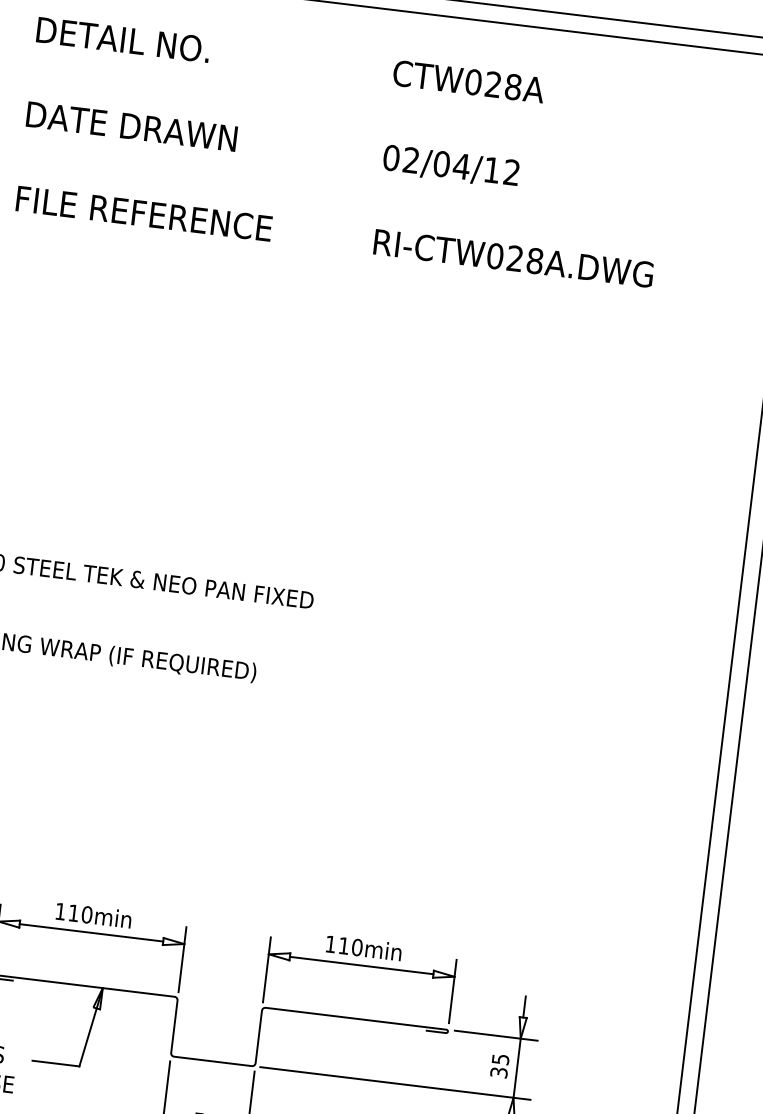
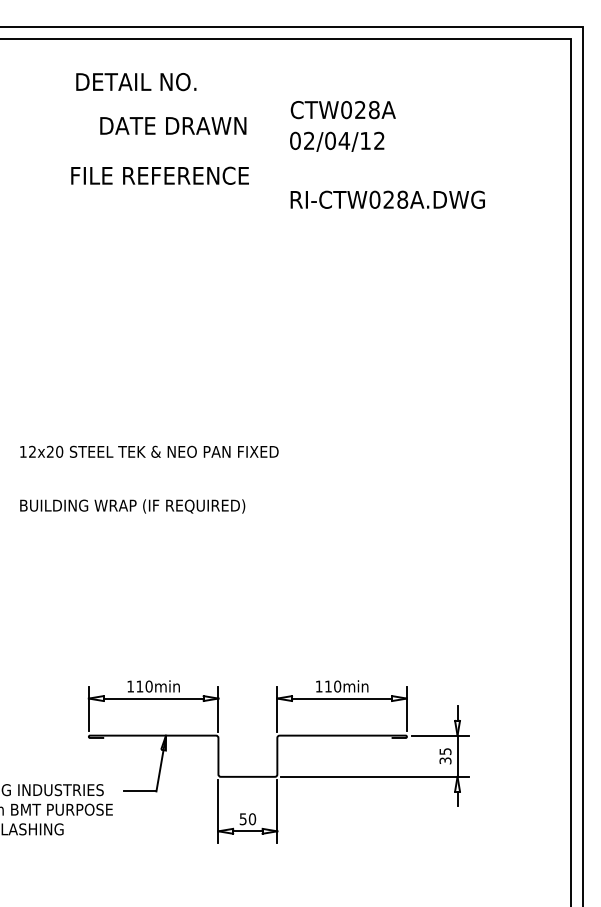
text: (123, 40) -> (136, 82), moved
text: (467, 82) -> (342, 110), moved
text: (132, 126) -> (173, 125), moved
text: (143, 213) -> (159, 175), moved

